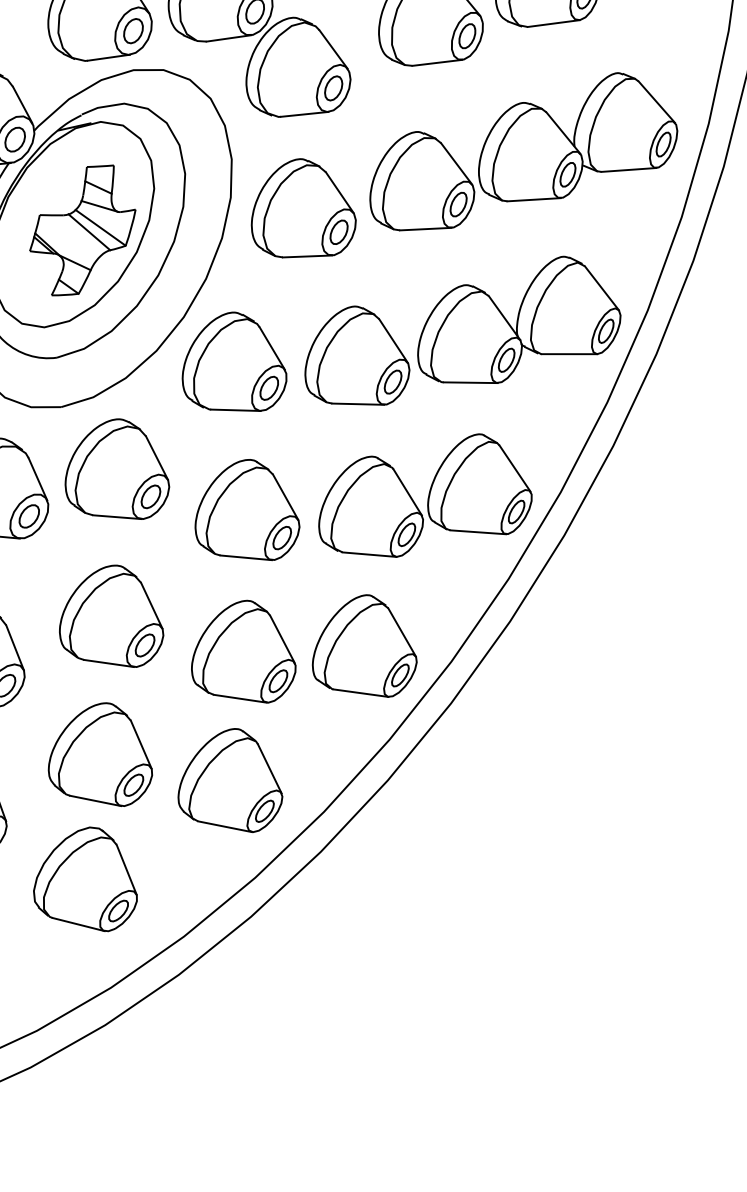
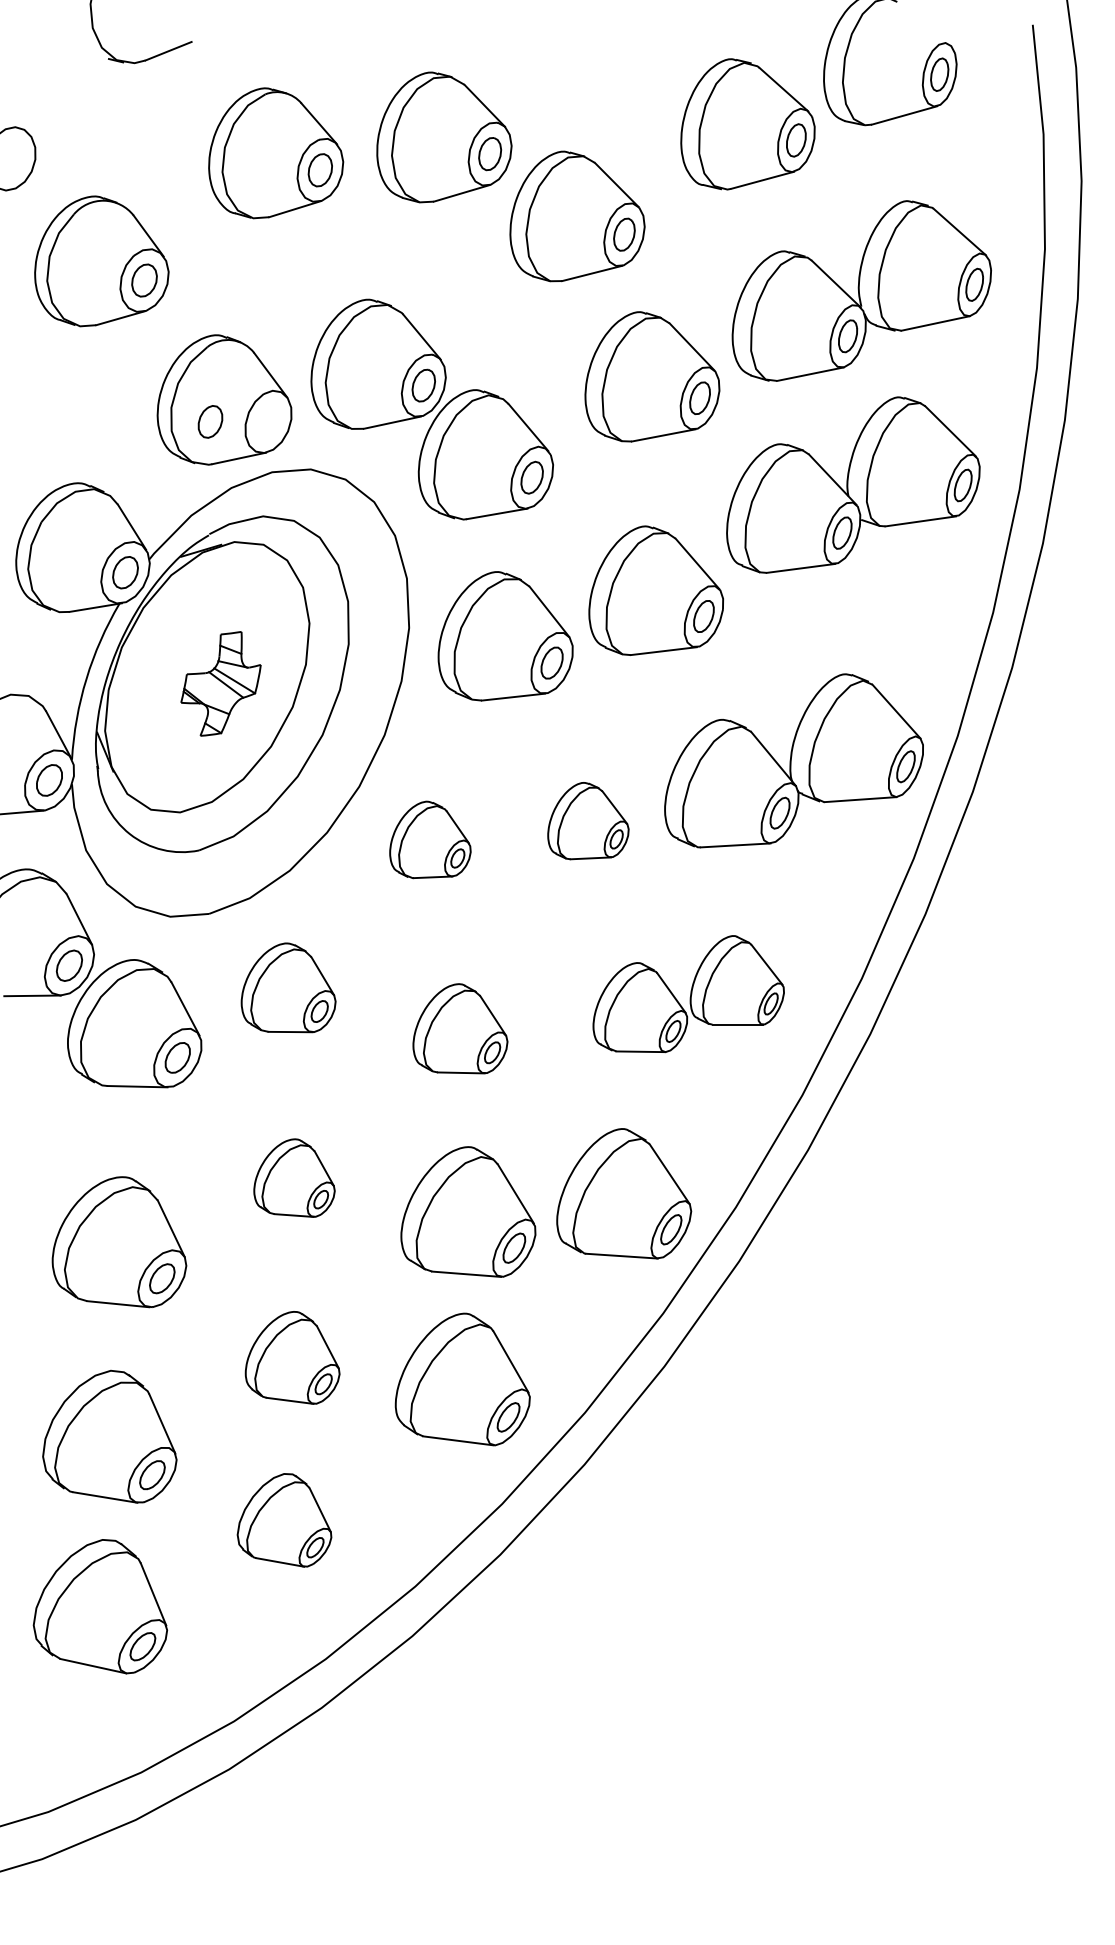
part: (133, 30) -> (210, 421), moved
part: (579, 137) -> (853, 484), moved
part: (82, 230) -> (220, 683), size x0.6
part: (358, 355) -> (588, 820), size x0.6
part: (235, 361) -> (430, 839), size x0.6
part: (118, 468) -> (288, 987), size x0.7
part: (426, 494) -> (688, 993), size x0.7
part: (248, 509) -> (460, 1028), size x0.7
part: (112, 614) -> (294, 1177), size x0.6
part: (101, 753) -> (292, 1357), size x0.7
part: (86, 878) -> (284, 1520), size x0.7

